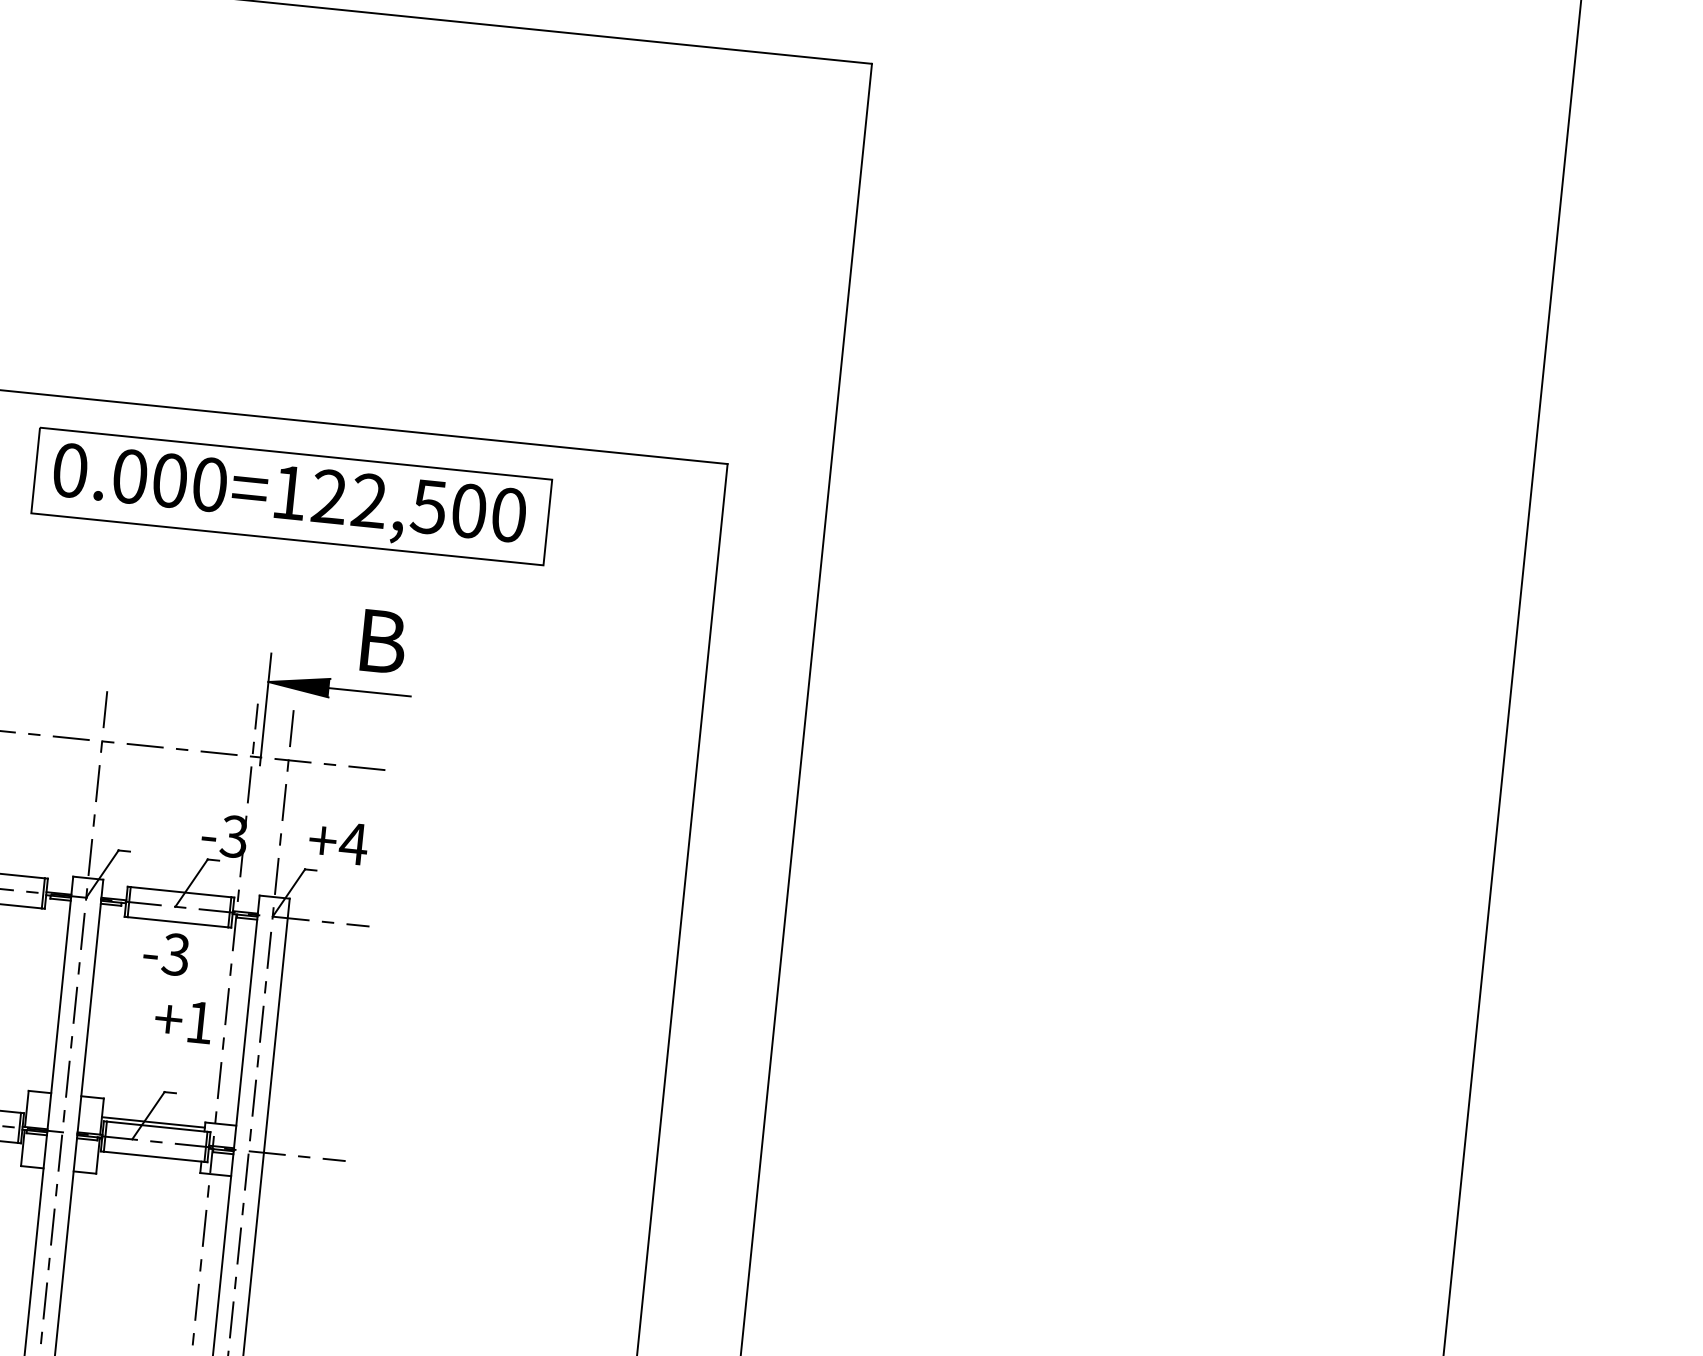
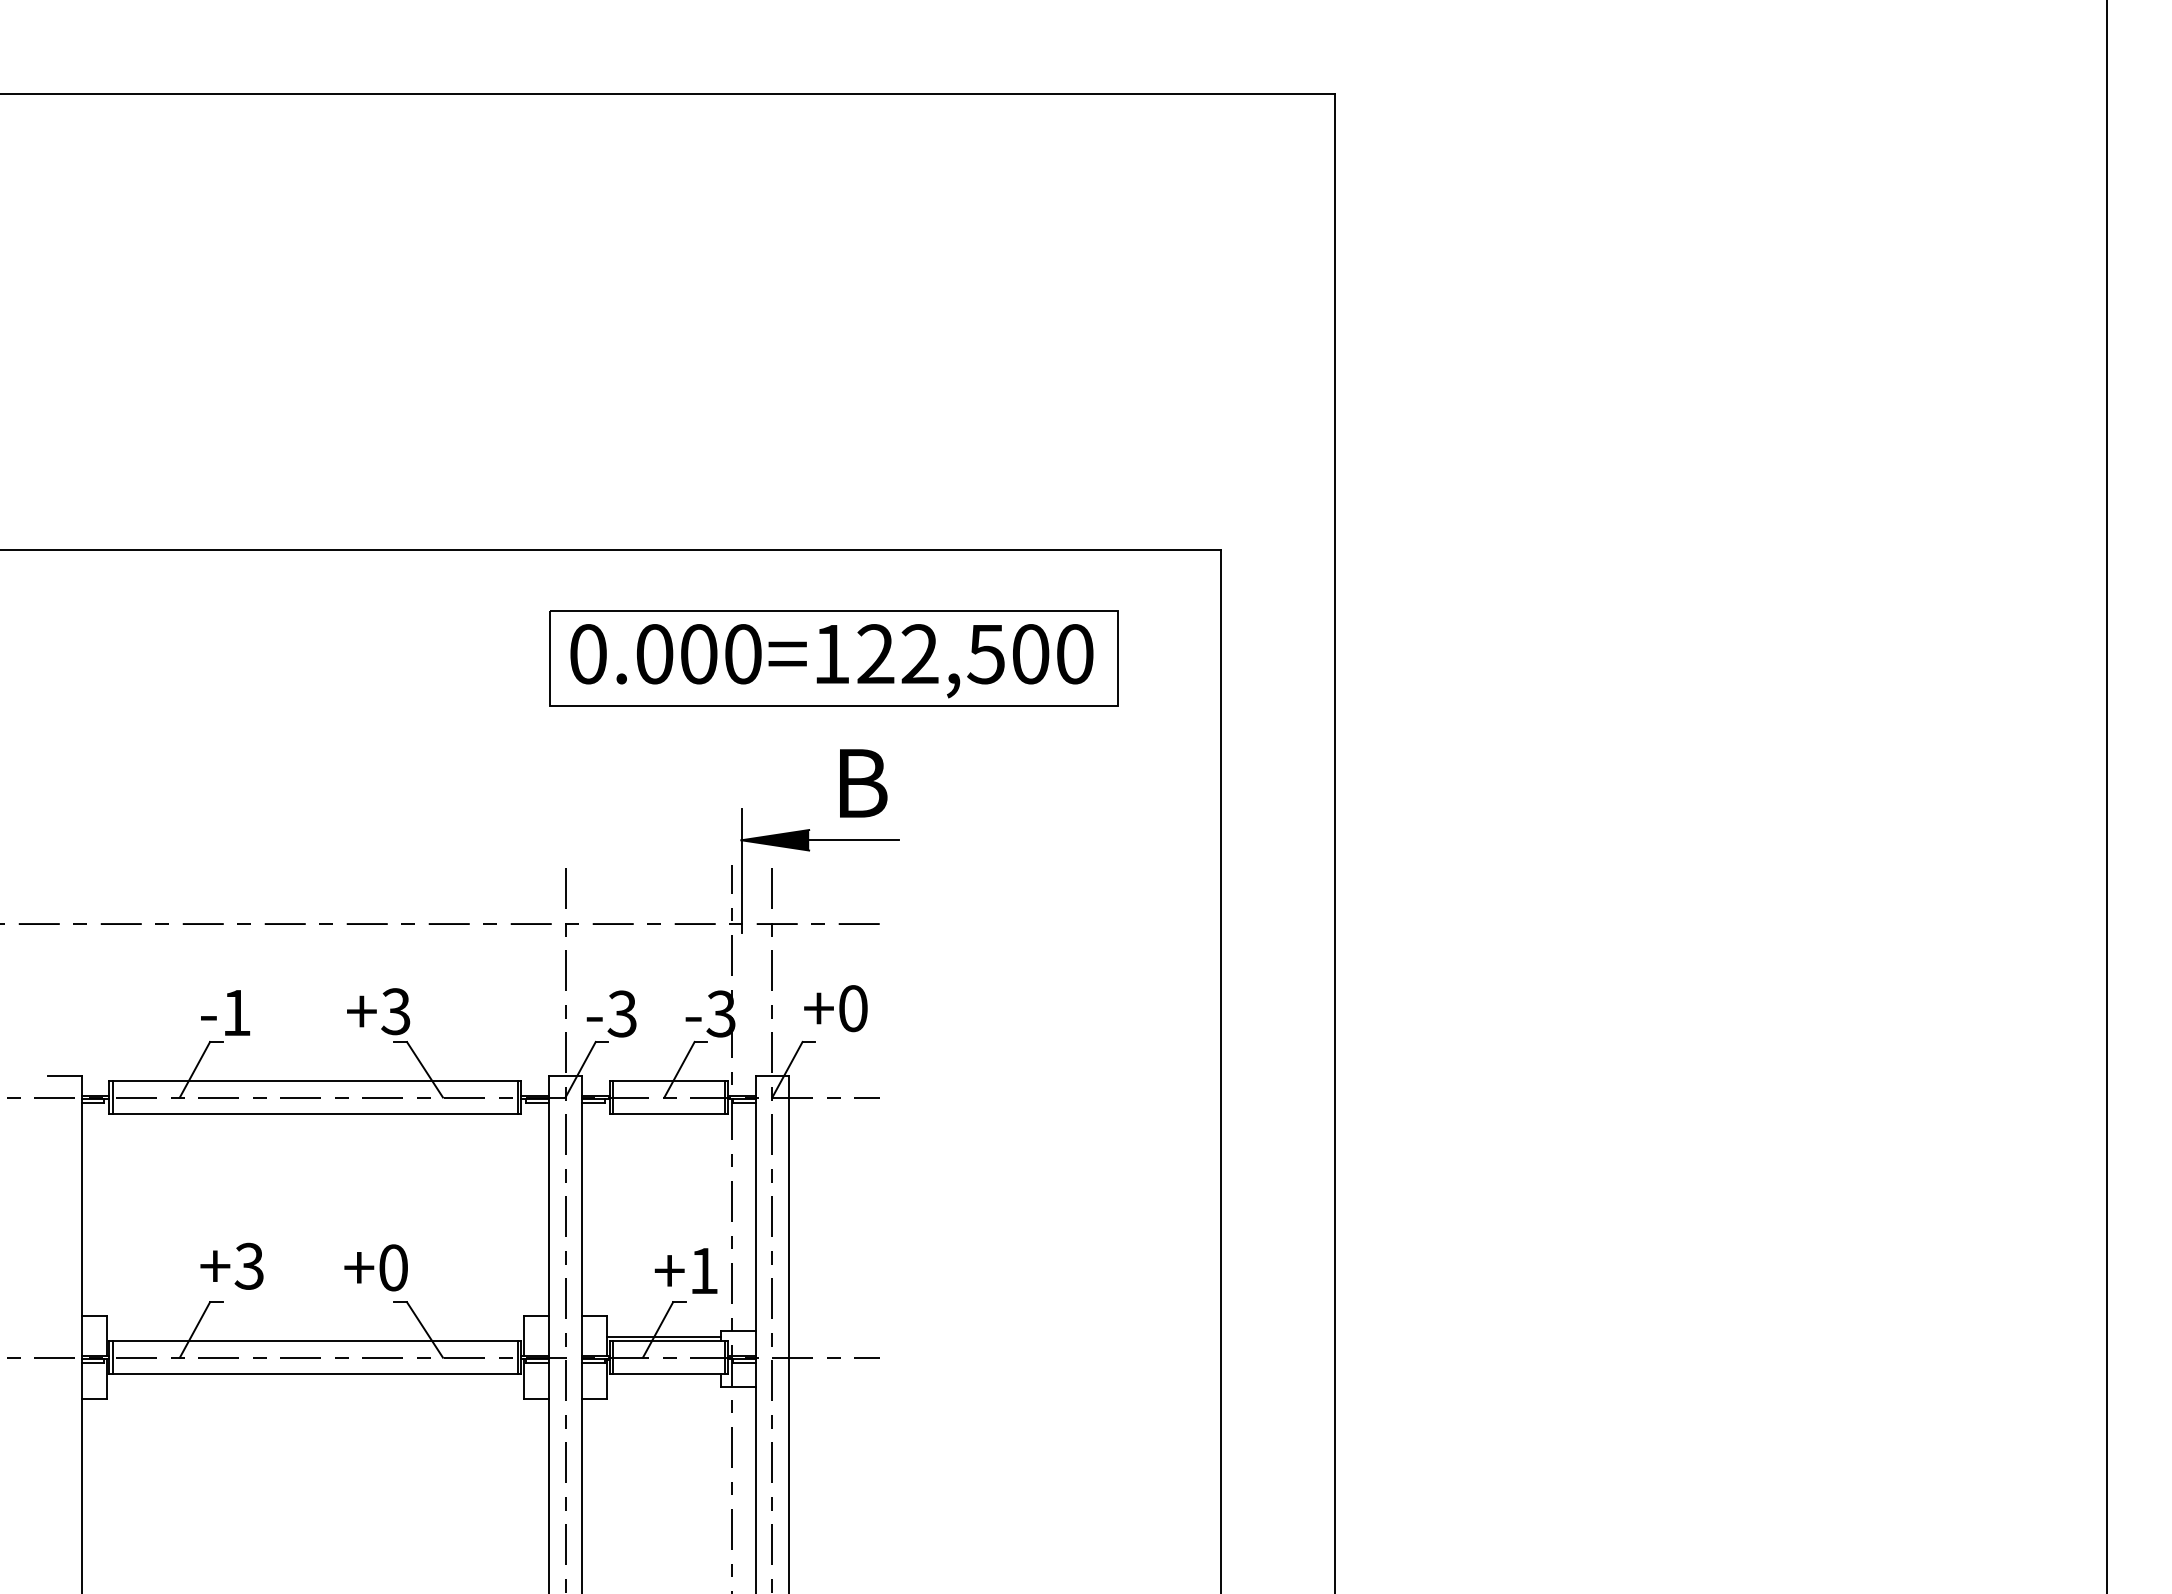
part: (290, 496) -> (833, 658), moved
text: (353, 843) -> (852, 1008), +4 -> +0
text: (166, 953) -> (611, 1013), moved
text: (183, 1020) -> (685, 1270), moved

